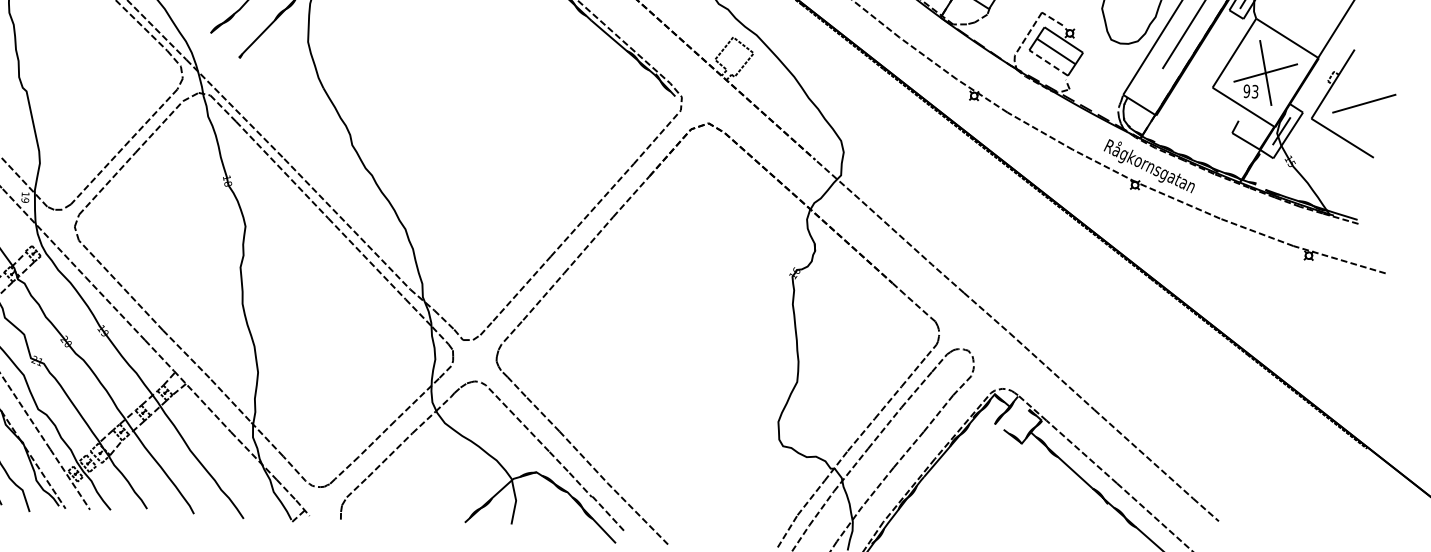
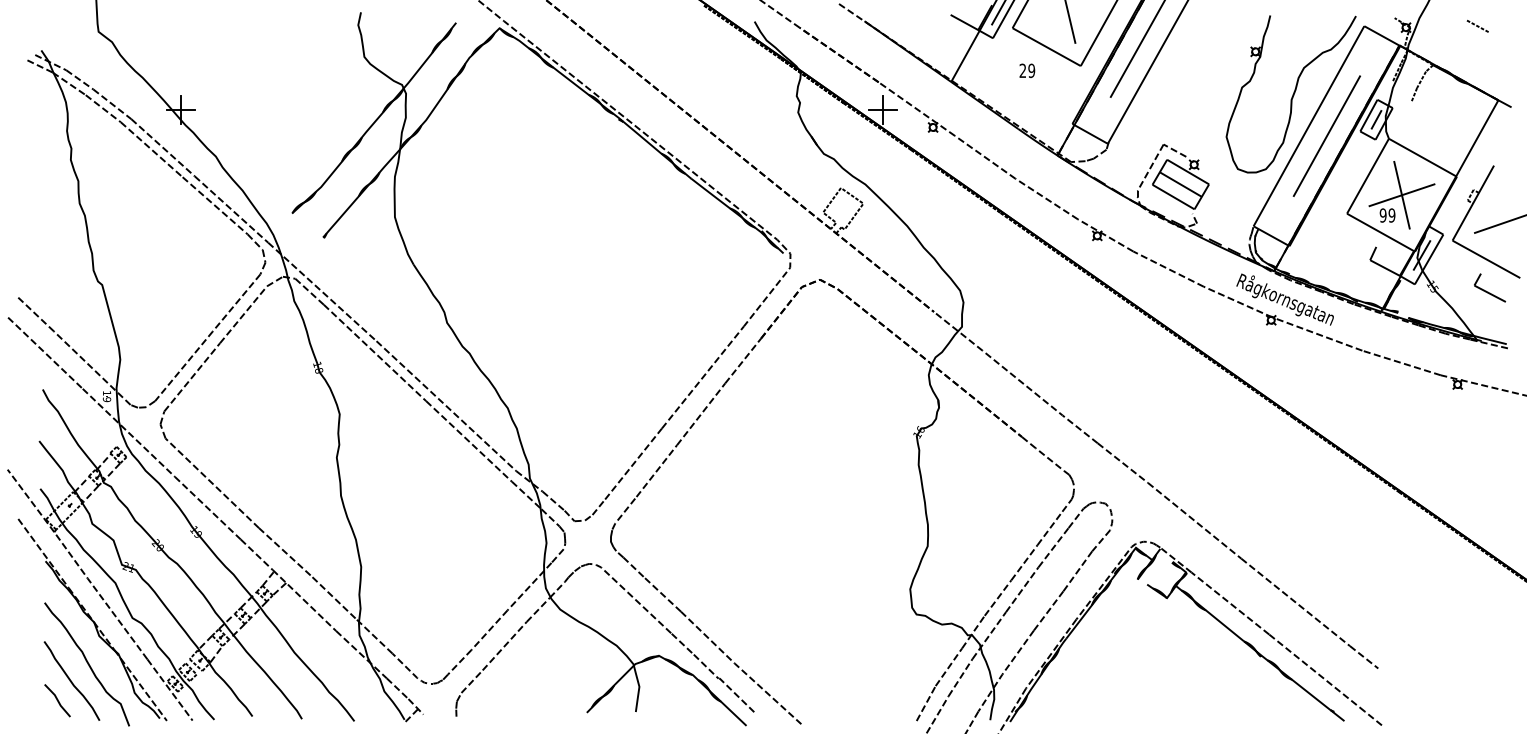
line: (1048, 62) -> (1173, 196), dashed -> solid
text: (1254, 91) -> (1391, 215), 93 -> 99
part: (1345, 165) -> (1490, 287), added

